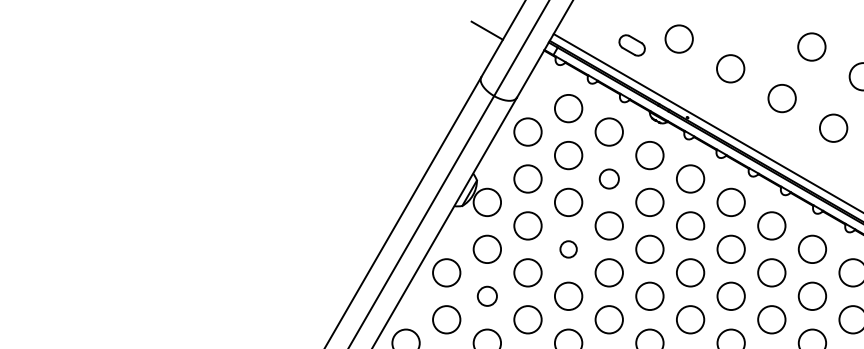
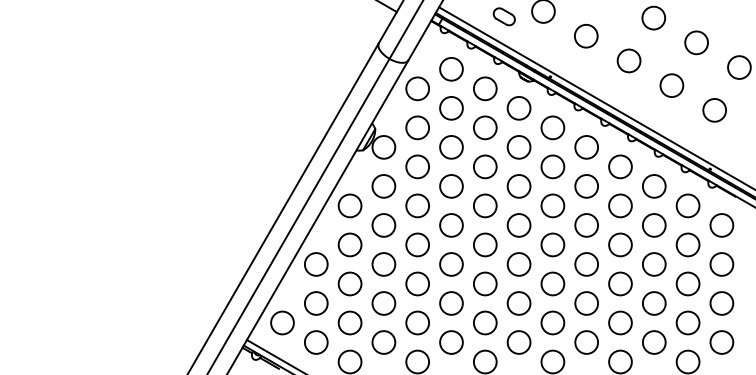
circle: (609, 178) -> (485, 127), size x1.43
circle: (568, 249) -> (451, 186), size x1.67
circle: (486, 296) -> (383, 225), size x1.43

